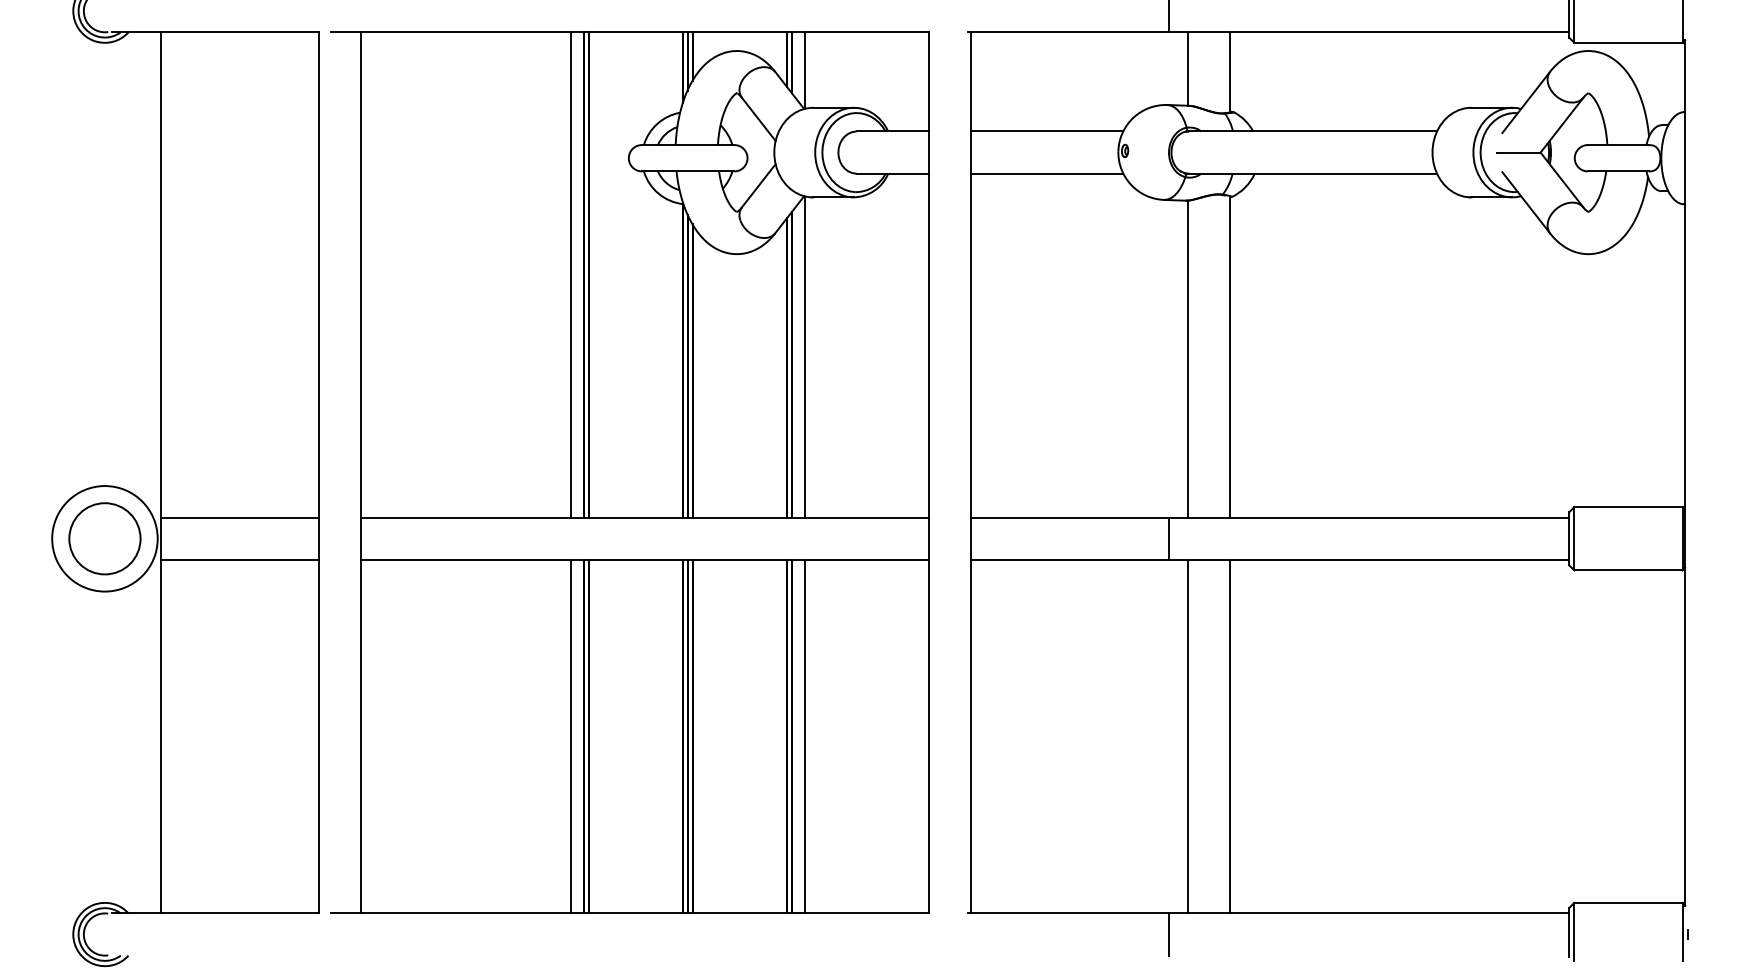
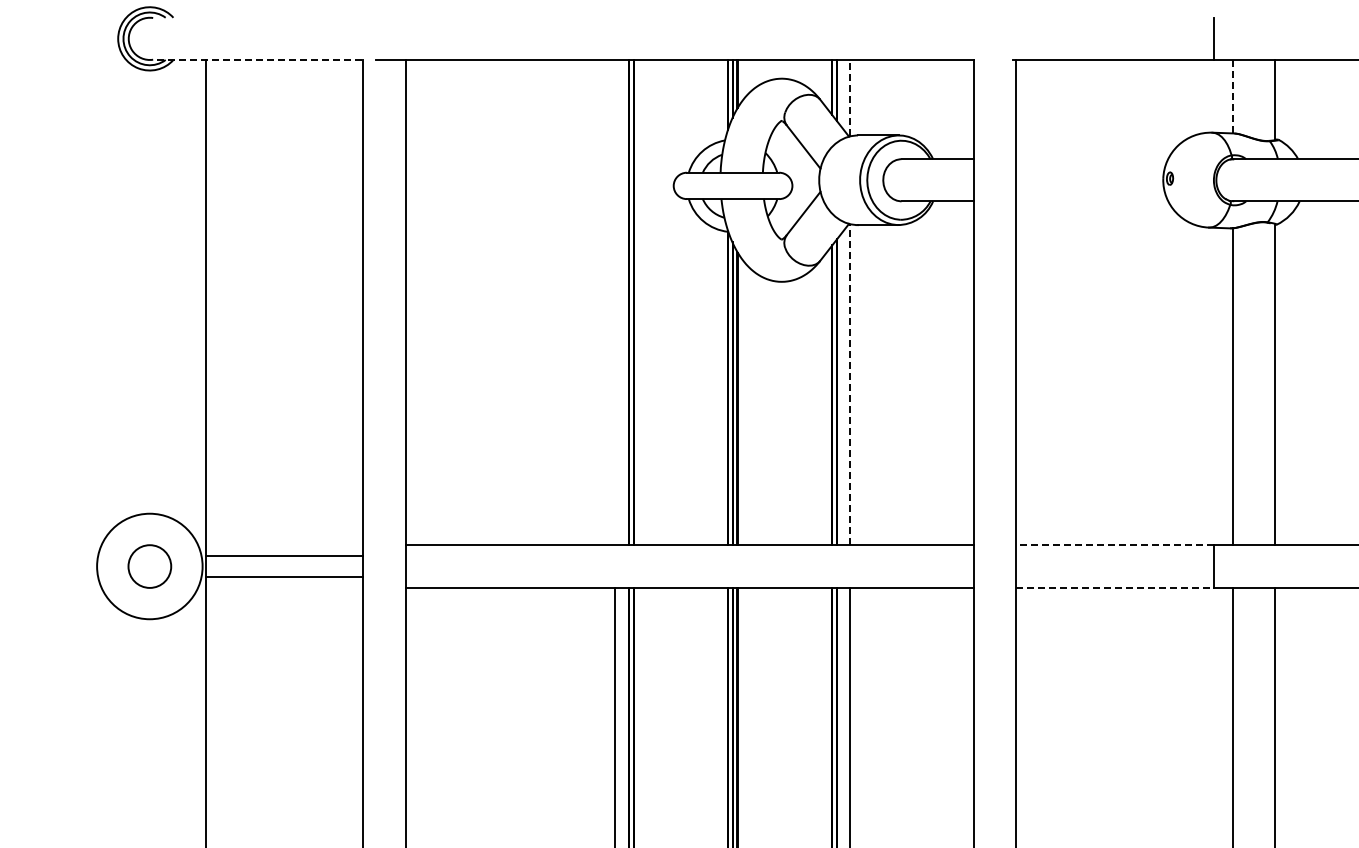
line: (215, 32) -> (260, 60), solid -> dashed
line: (805, 69) -> (850, 97), solid -> dashed
line: (1187, 69) -> (1232, 97), solid -> dashed
line: (1047, 131) -> (1092, 159), removed
line: (1047, 173) -> (1092, 201), removed
line: (570, 274) -> (615, 302), removed
line: (805, 357) -> (850, 385), solid -> dashed
line: (239, 517) -> (284, 577), moved
line: (1069, 517) -> (1114, 545), solid -> dashed
circle: (104, 538) -> (149, 566), size x0.6
line: (239, 559) -> (284, 555), moved
line: (1070, 559) -> (1115, 587), solid -> dashed

